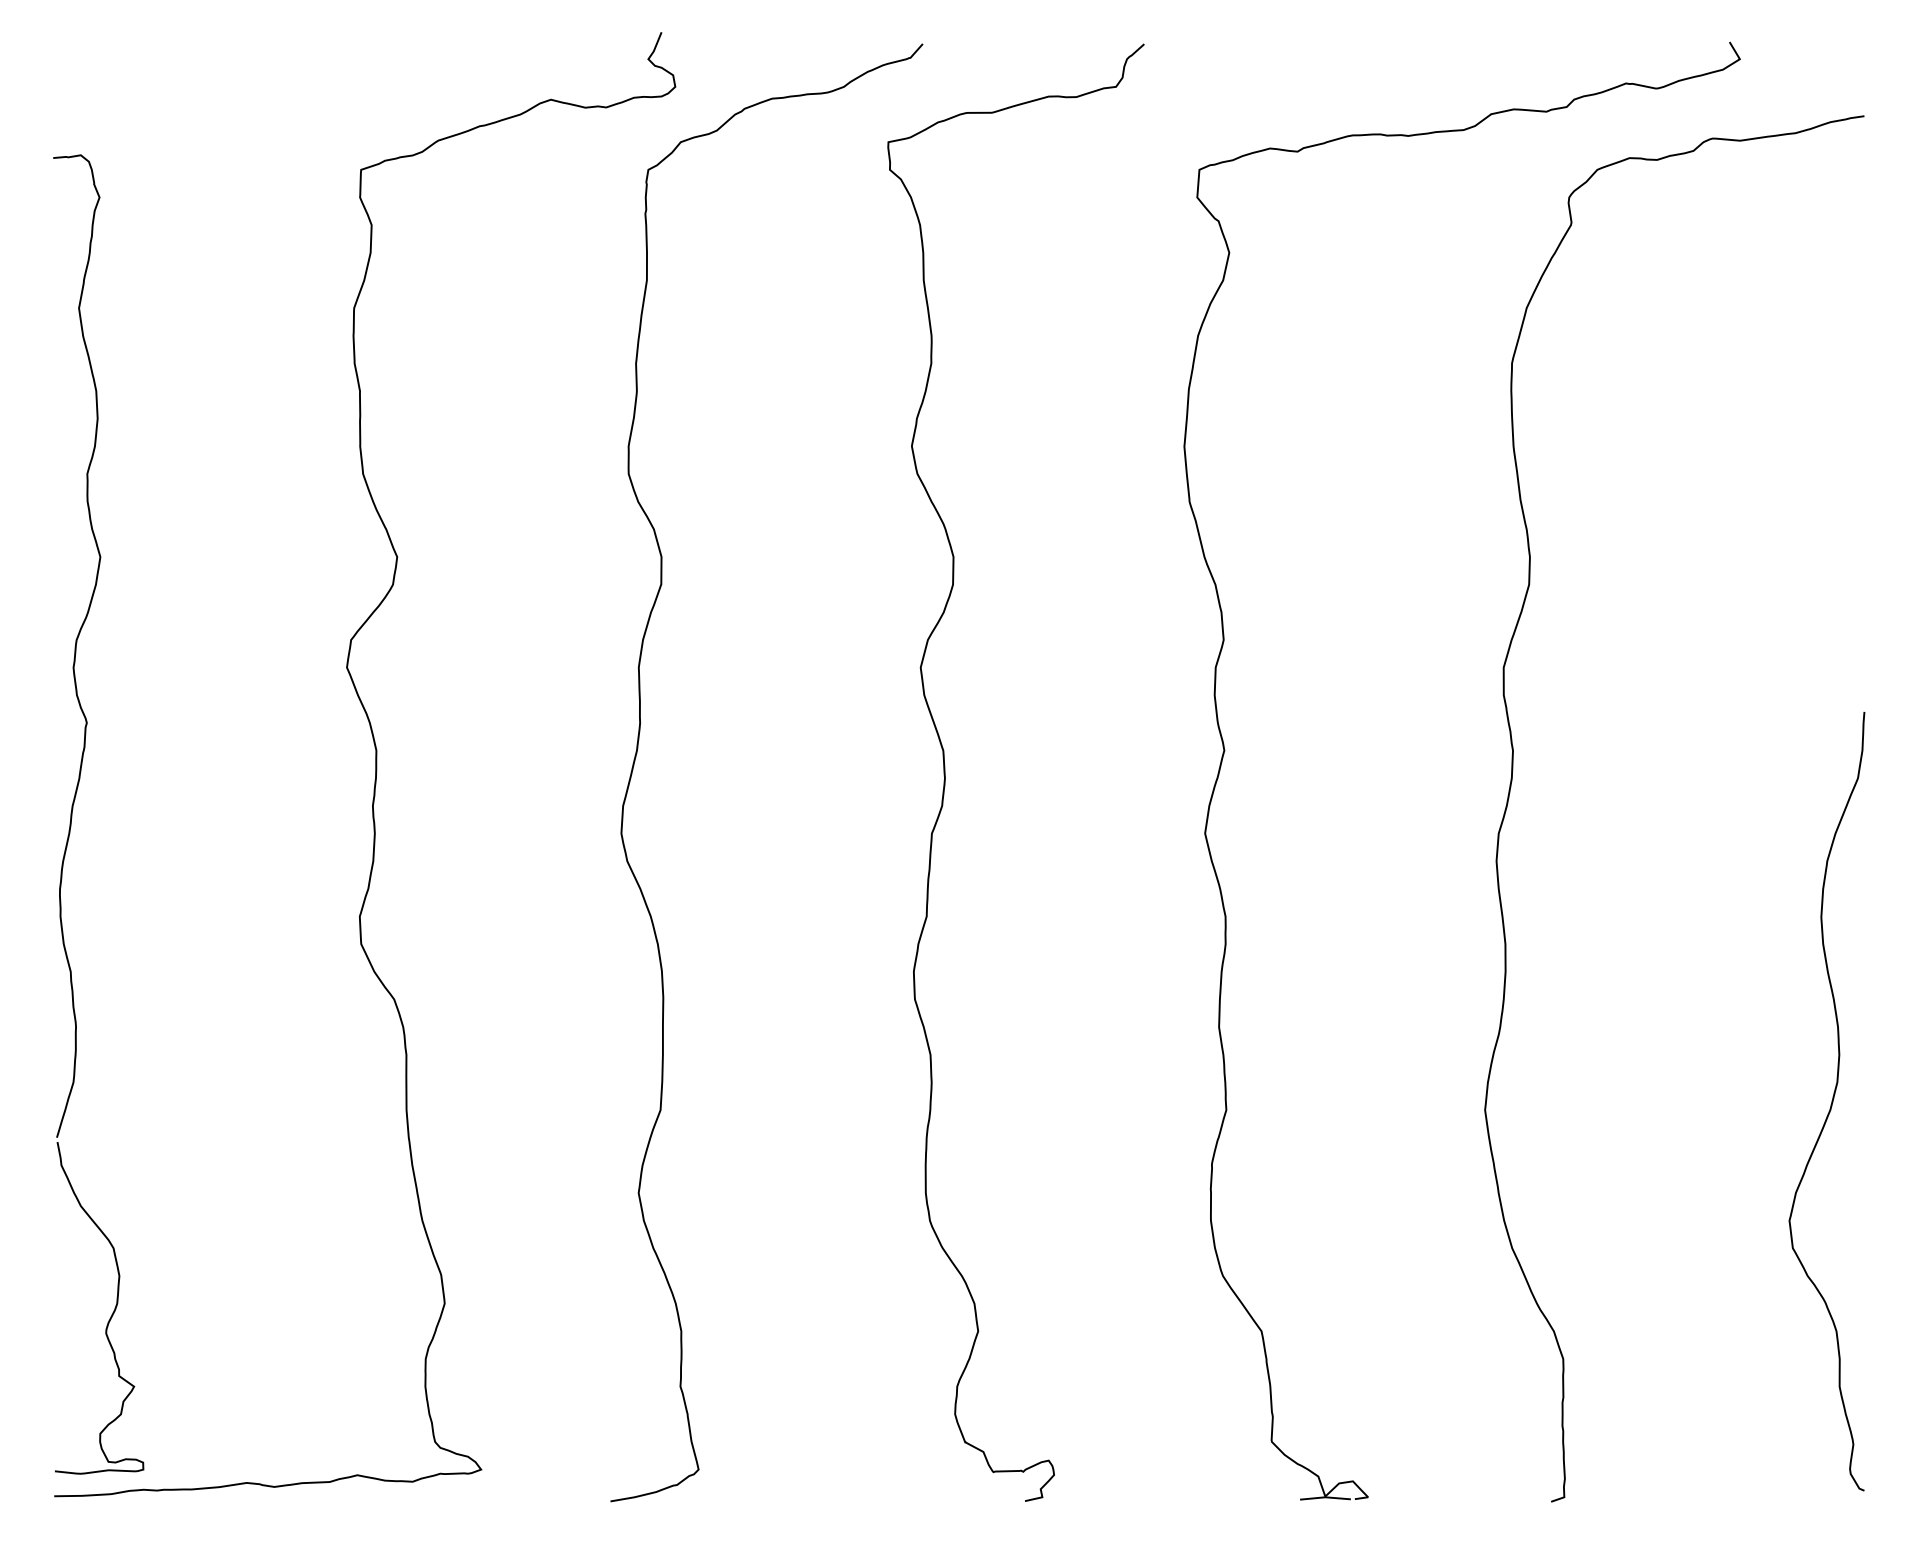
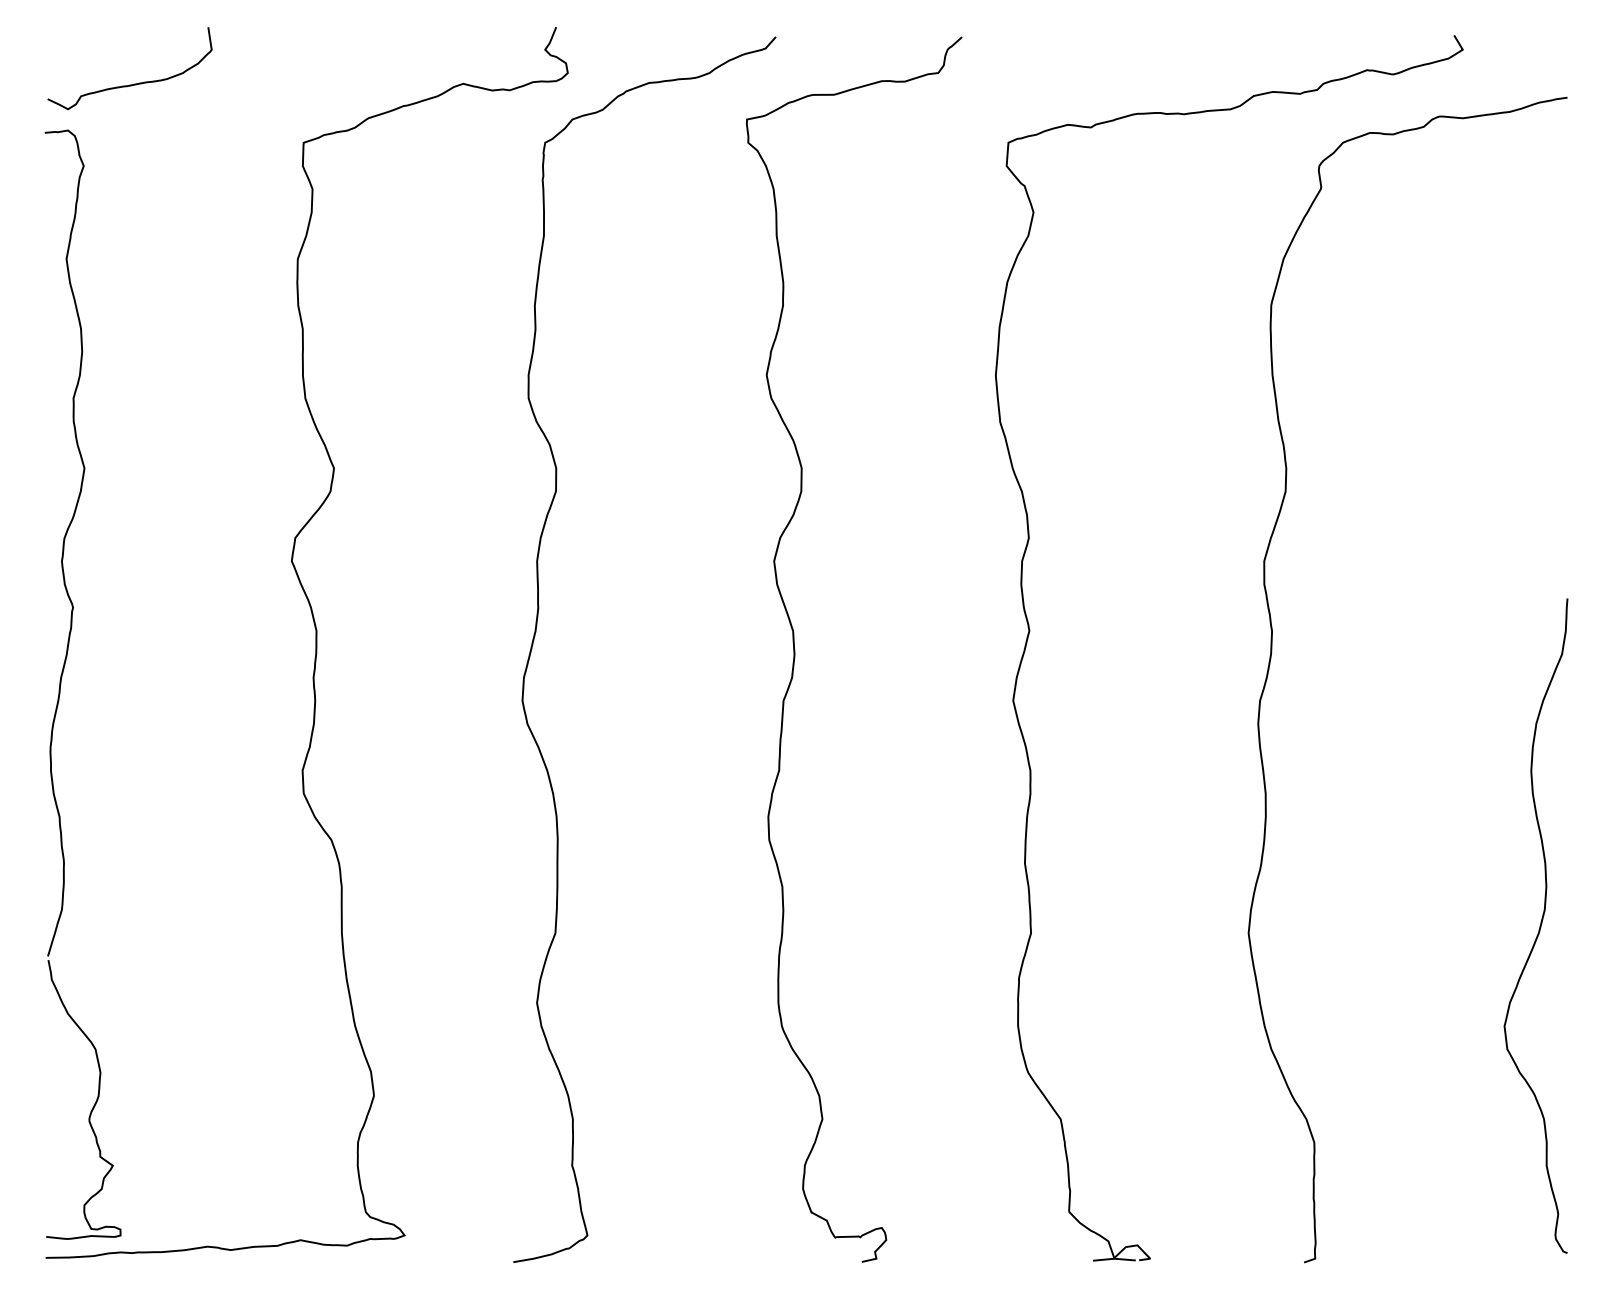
curve: (159, 99) -> (134, 83), added

